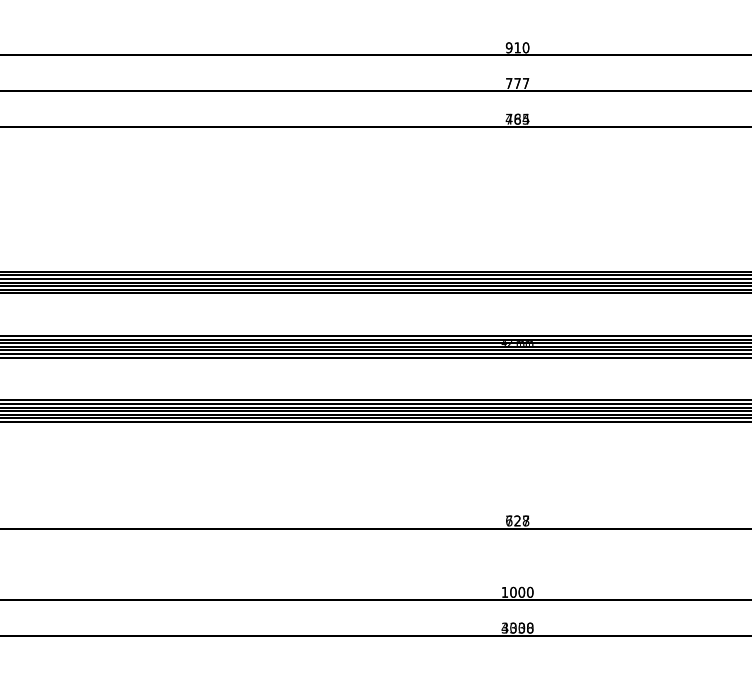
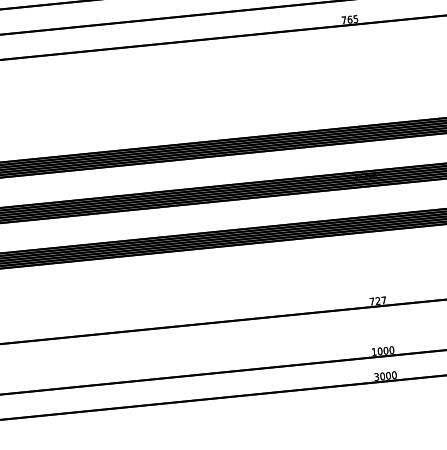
text: (517, 118) -> (349, 19), 484 -> 765
text: (517, 520) -> (377, 300), 628 -> 727
text: (517, 627) -> (385, 375), 4338 -> 3000

